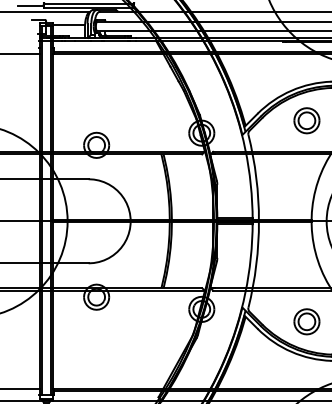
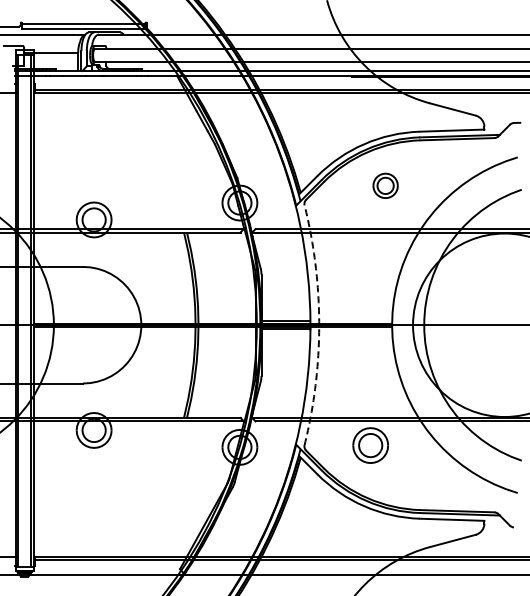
part: (306, 120) -> (385, 185), size x0.7
arc: (259, 221) -> (319, 325), solid -> dashed
part: (306, 321) -> (370, 445), moved

